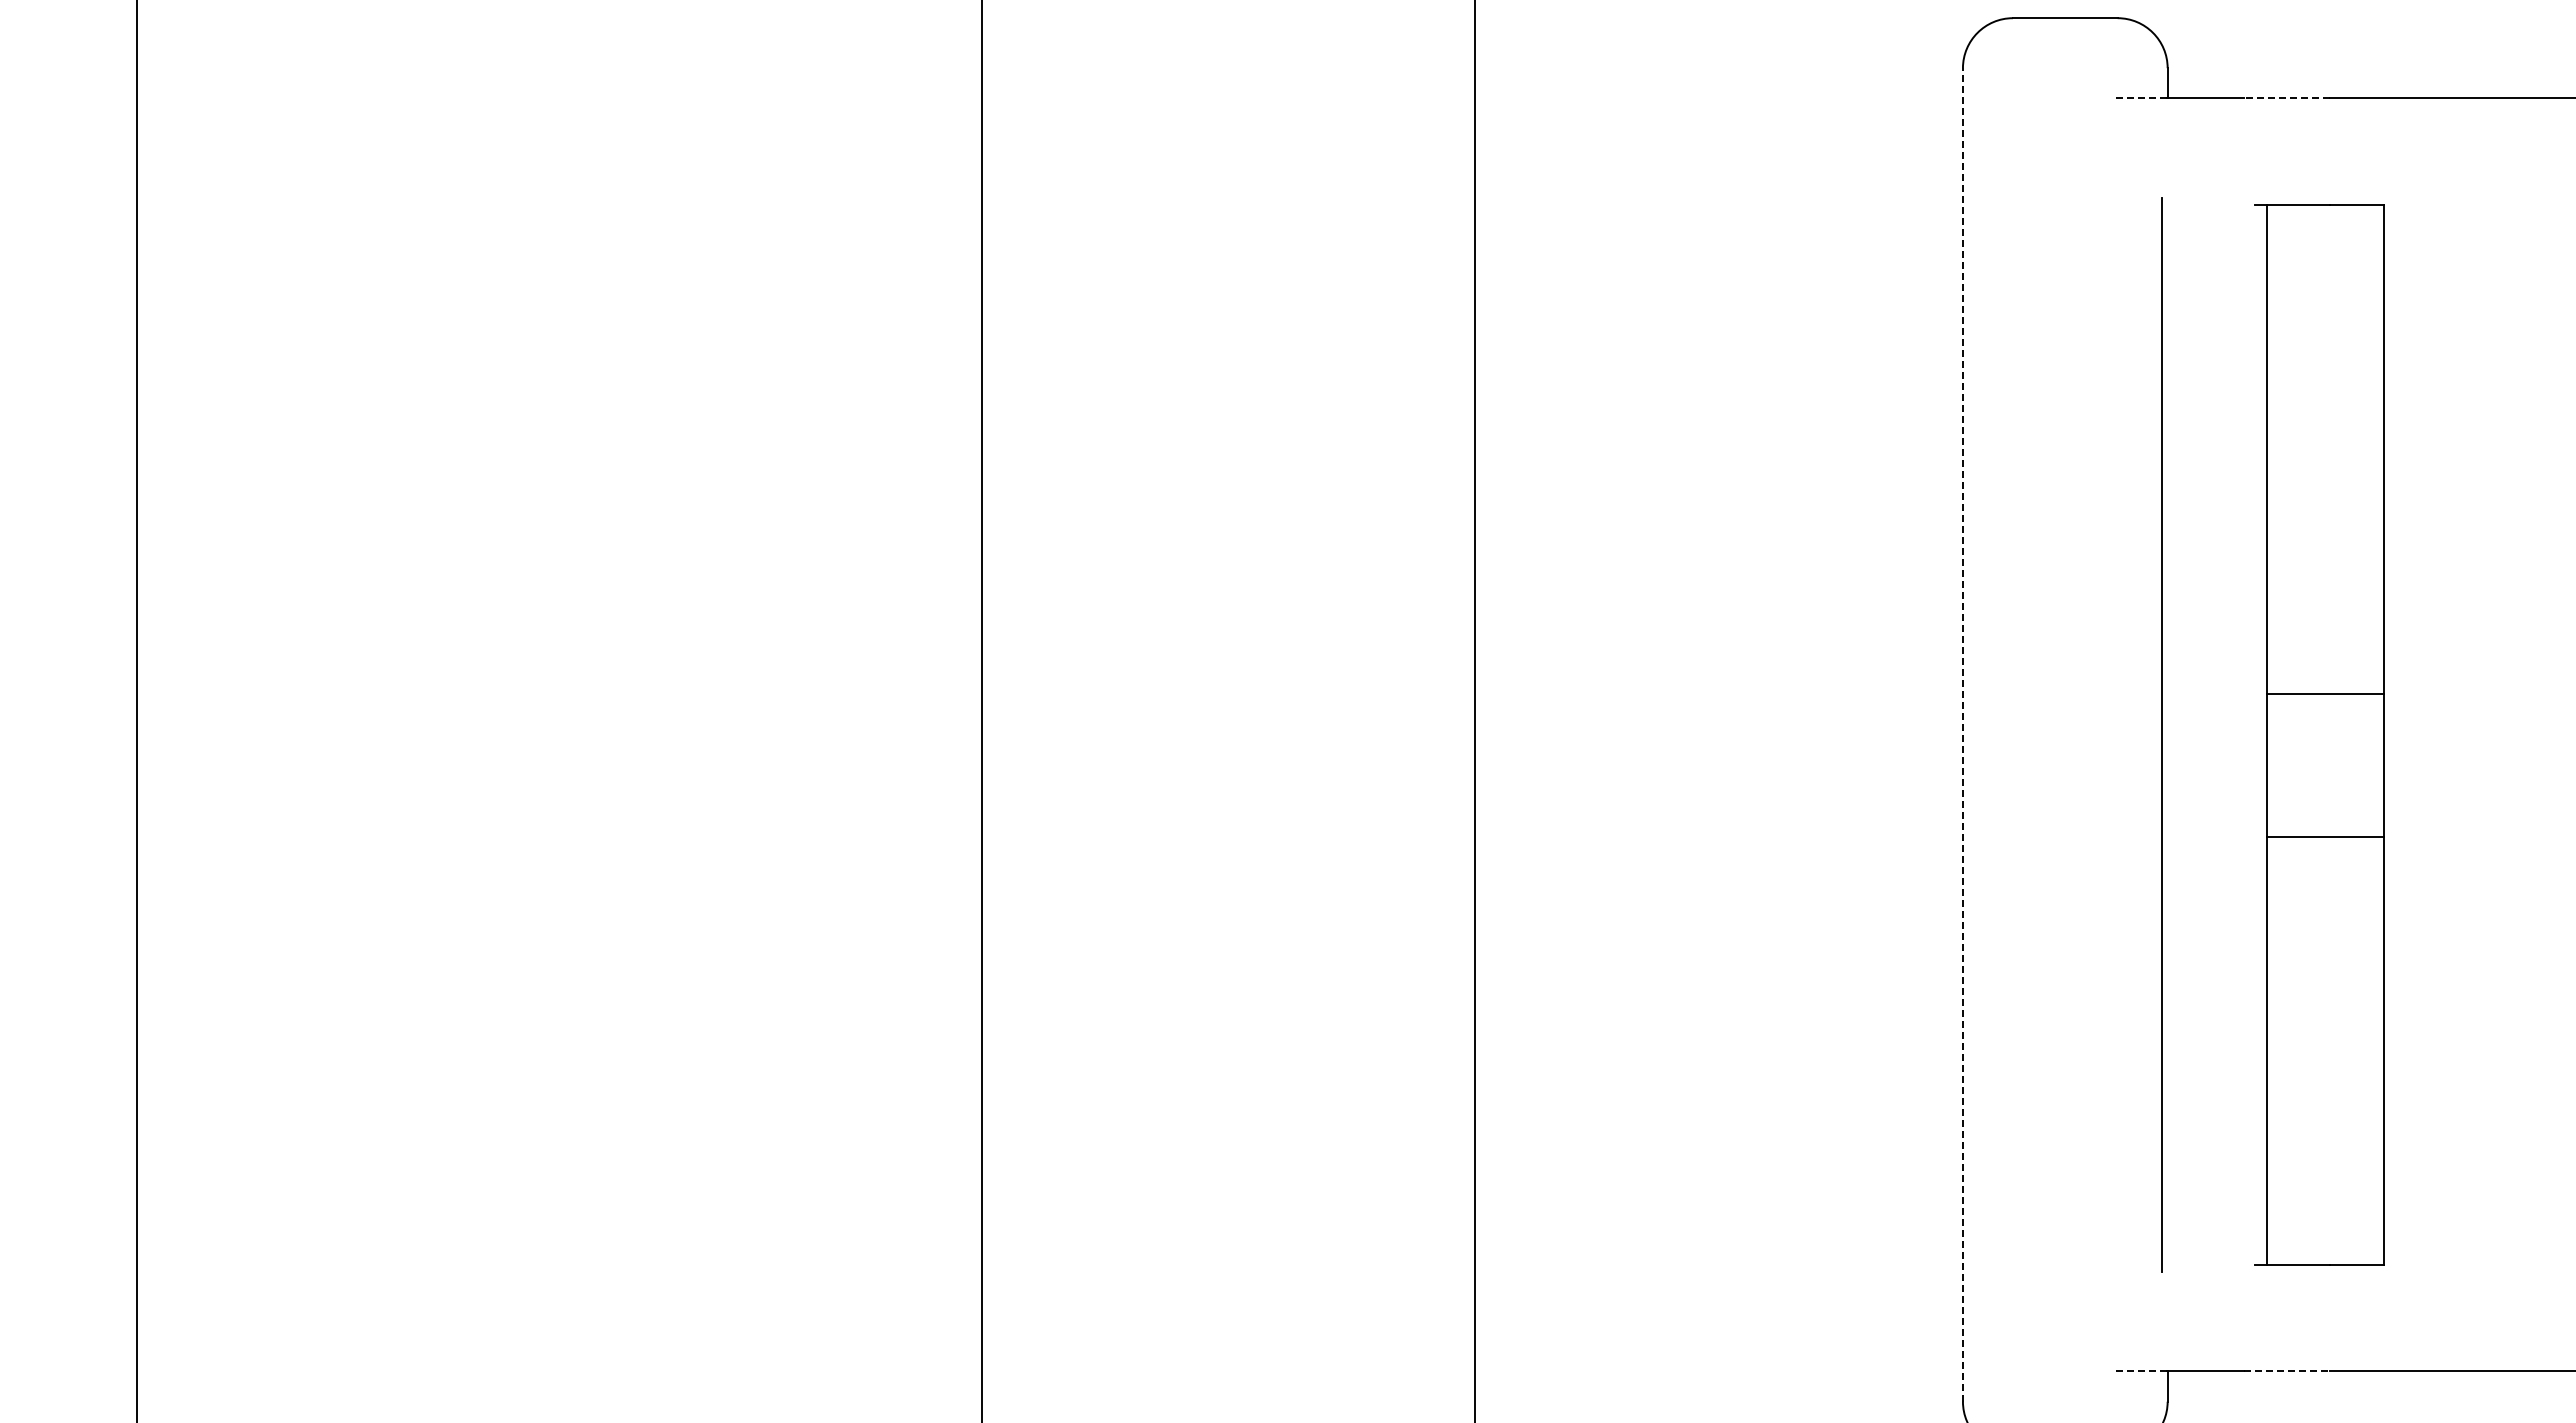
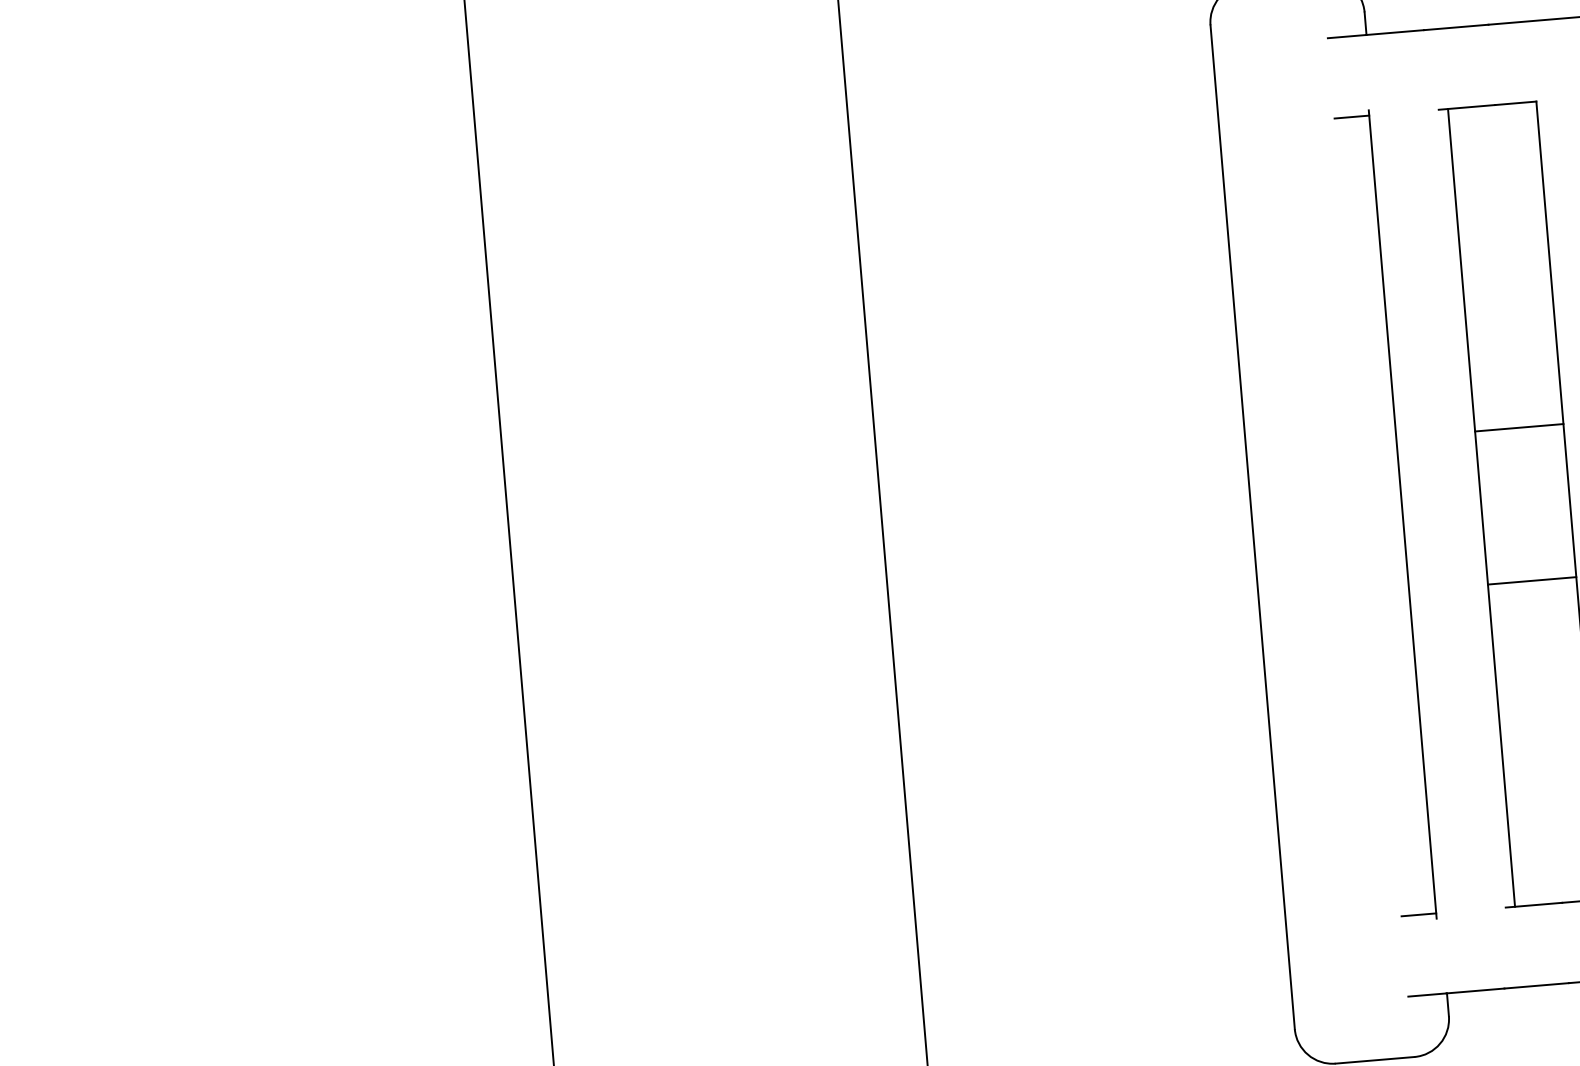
line: (2141, 98) -> (1346, 36), dashed -> solid
line: (2286, 98) -> (1455, 27), dashed -> solid
line: (2139, 204) -> (1352, 116), added
line: (2325, 694) -> (1519, 427), moved
line: (1962, 734) -> (1252, 526), dashed -> solid
line: (2139, 1264) -> (1419, 914), added
line: (2142, 1371) -> (1428, 995), dashed -> solid
line: (2286, 1371) -> (1536, 985), dashed -> solid

